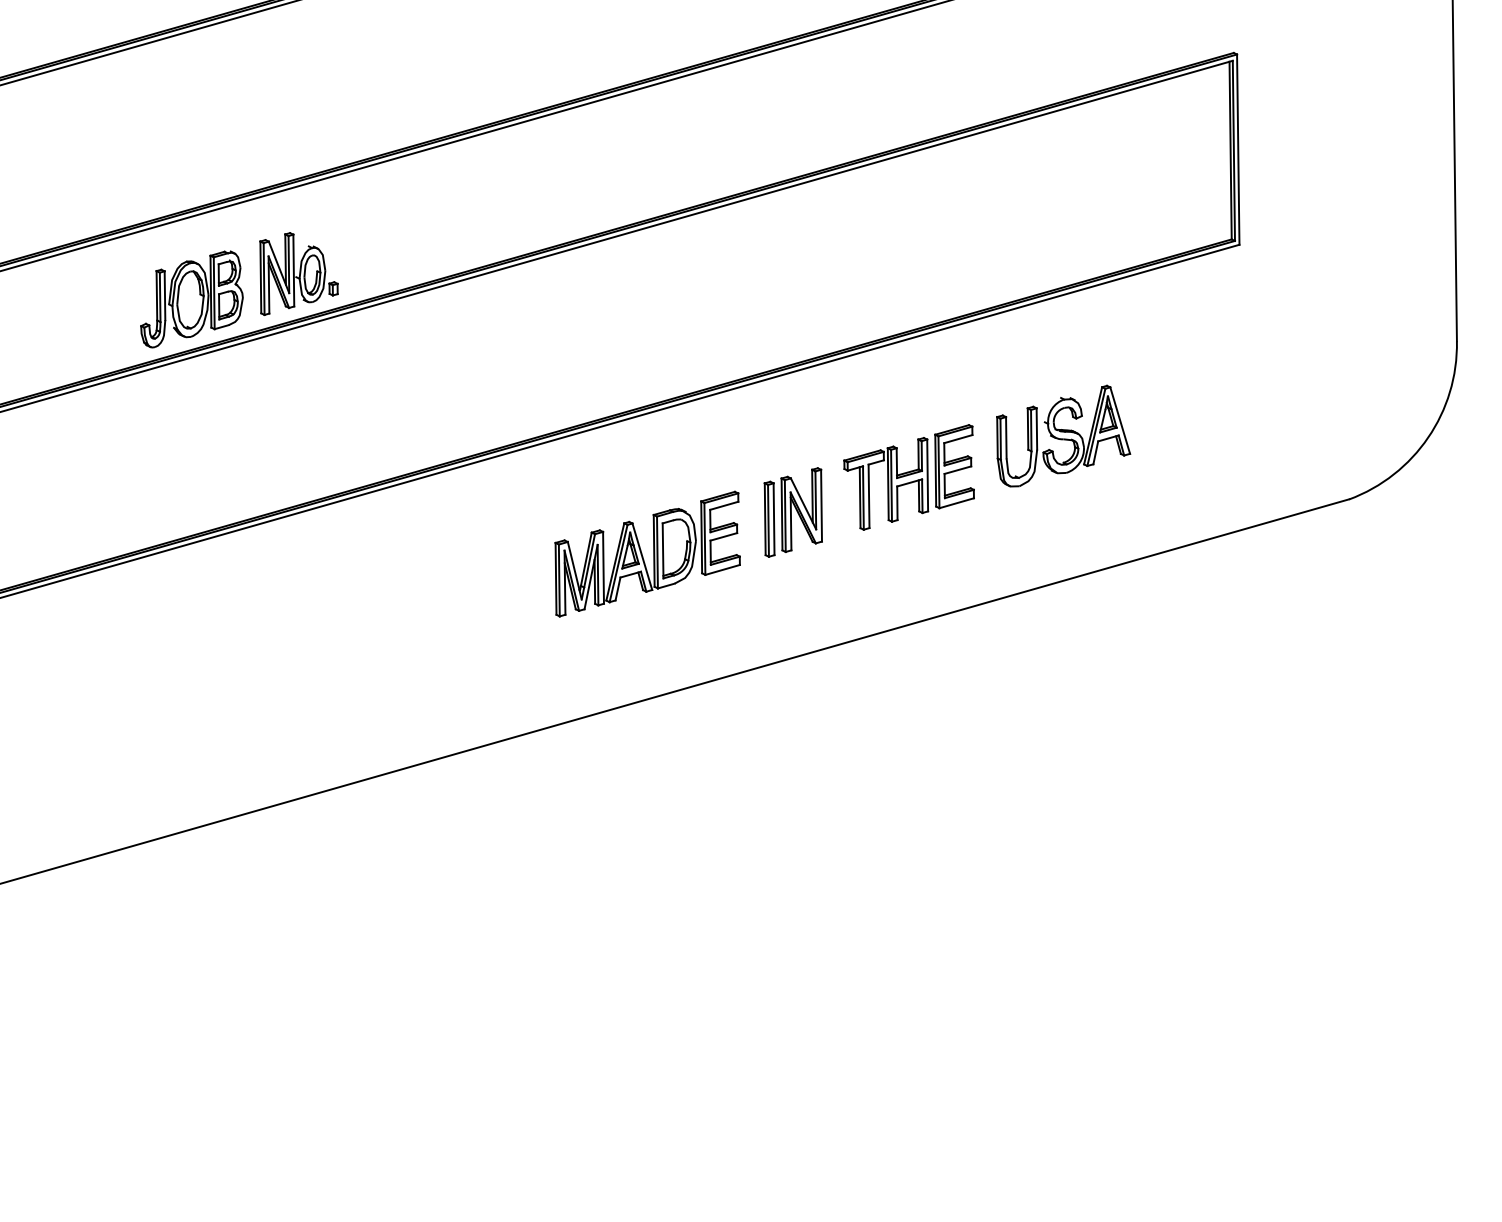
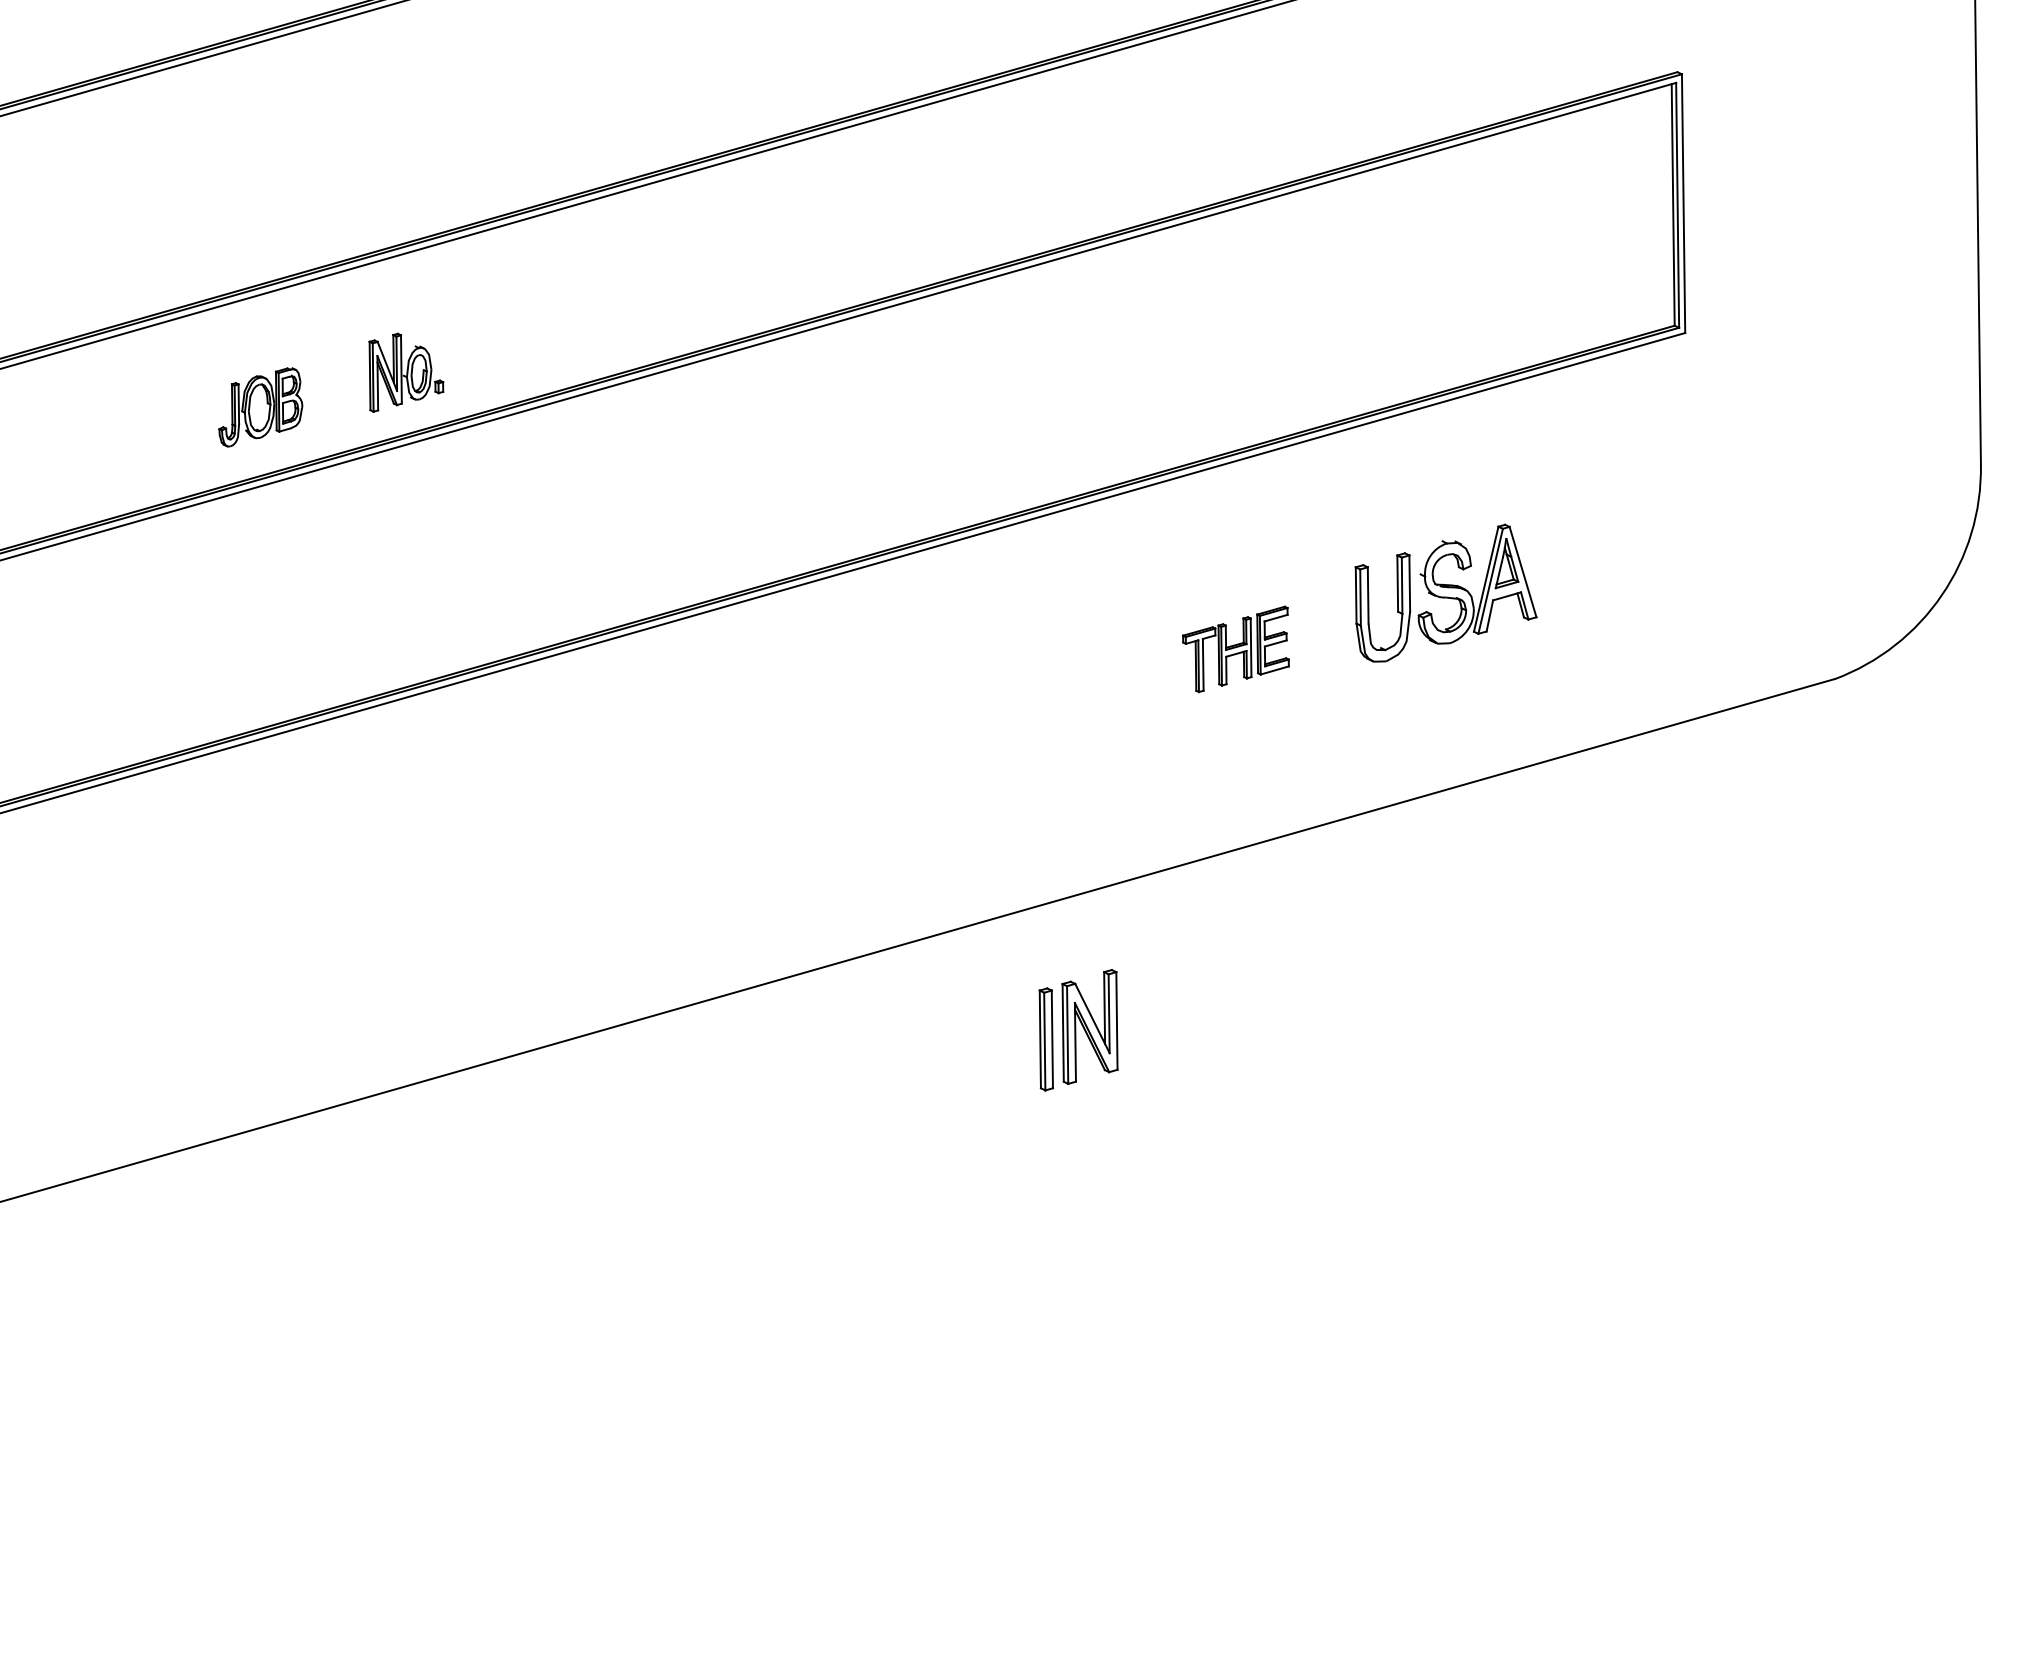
part: (298, 273) -> (405, 372), size x0.7
part: (191, 299) -> (260, 407), size x0.6
part: (908, 477) -> (1235, 649), size x0.6
part: (792, 512) -> (1077, 1030), moved
part: (647, 553) -> (880, 752), removed

